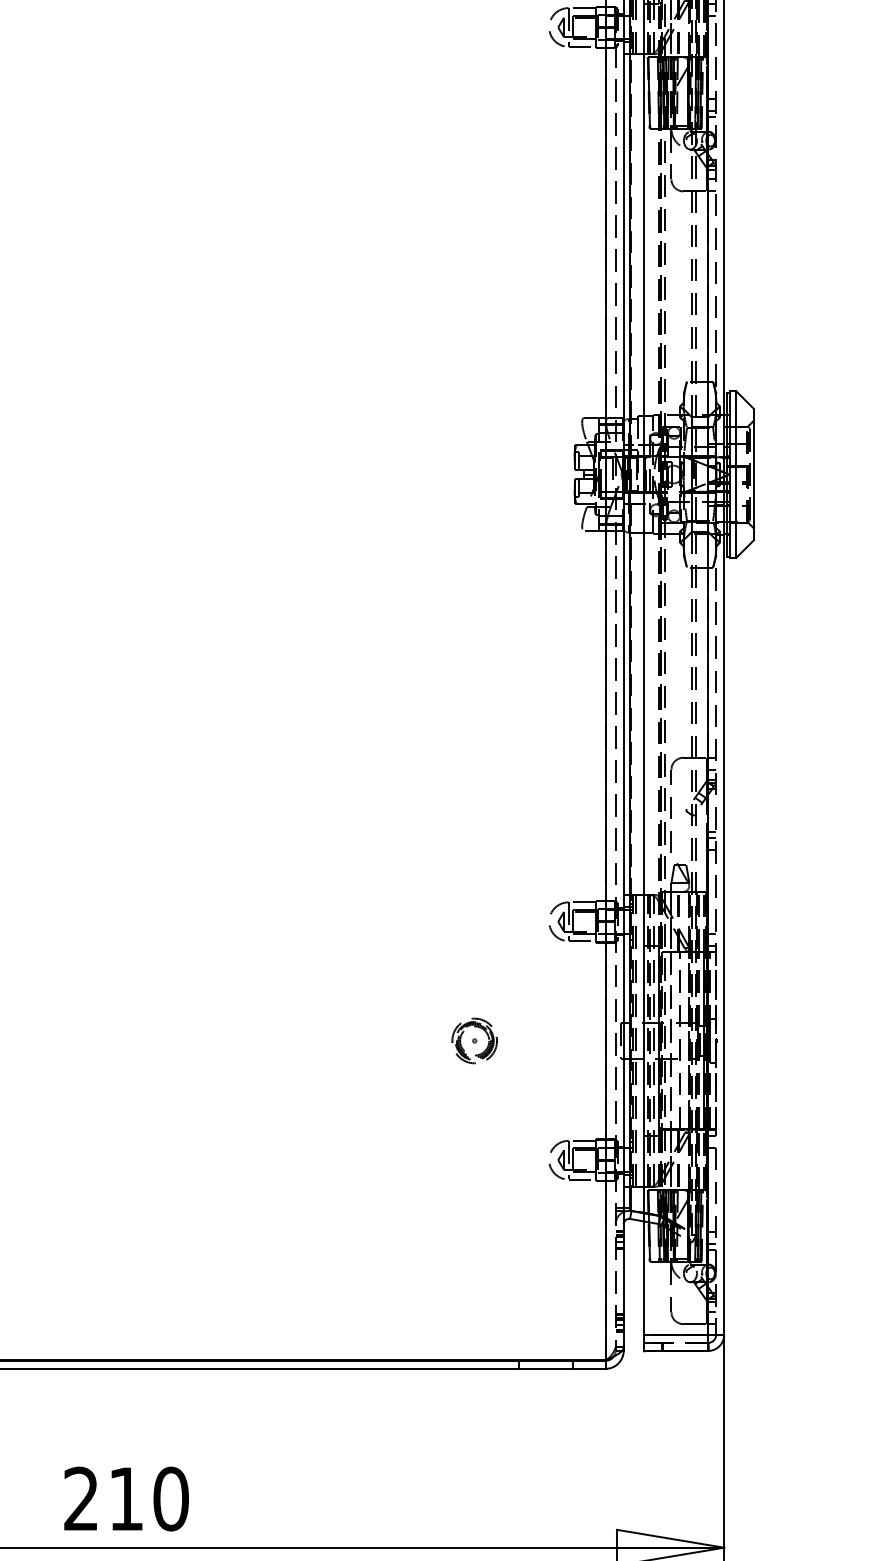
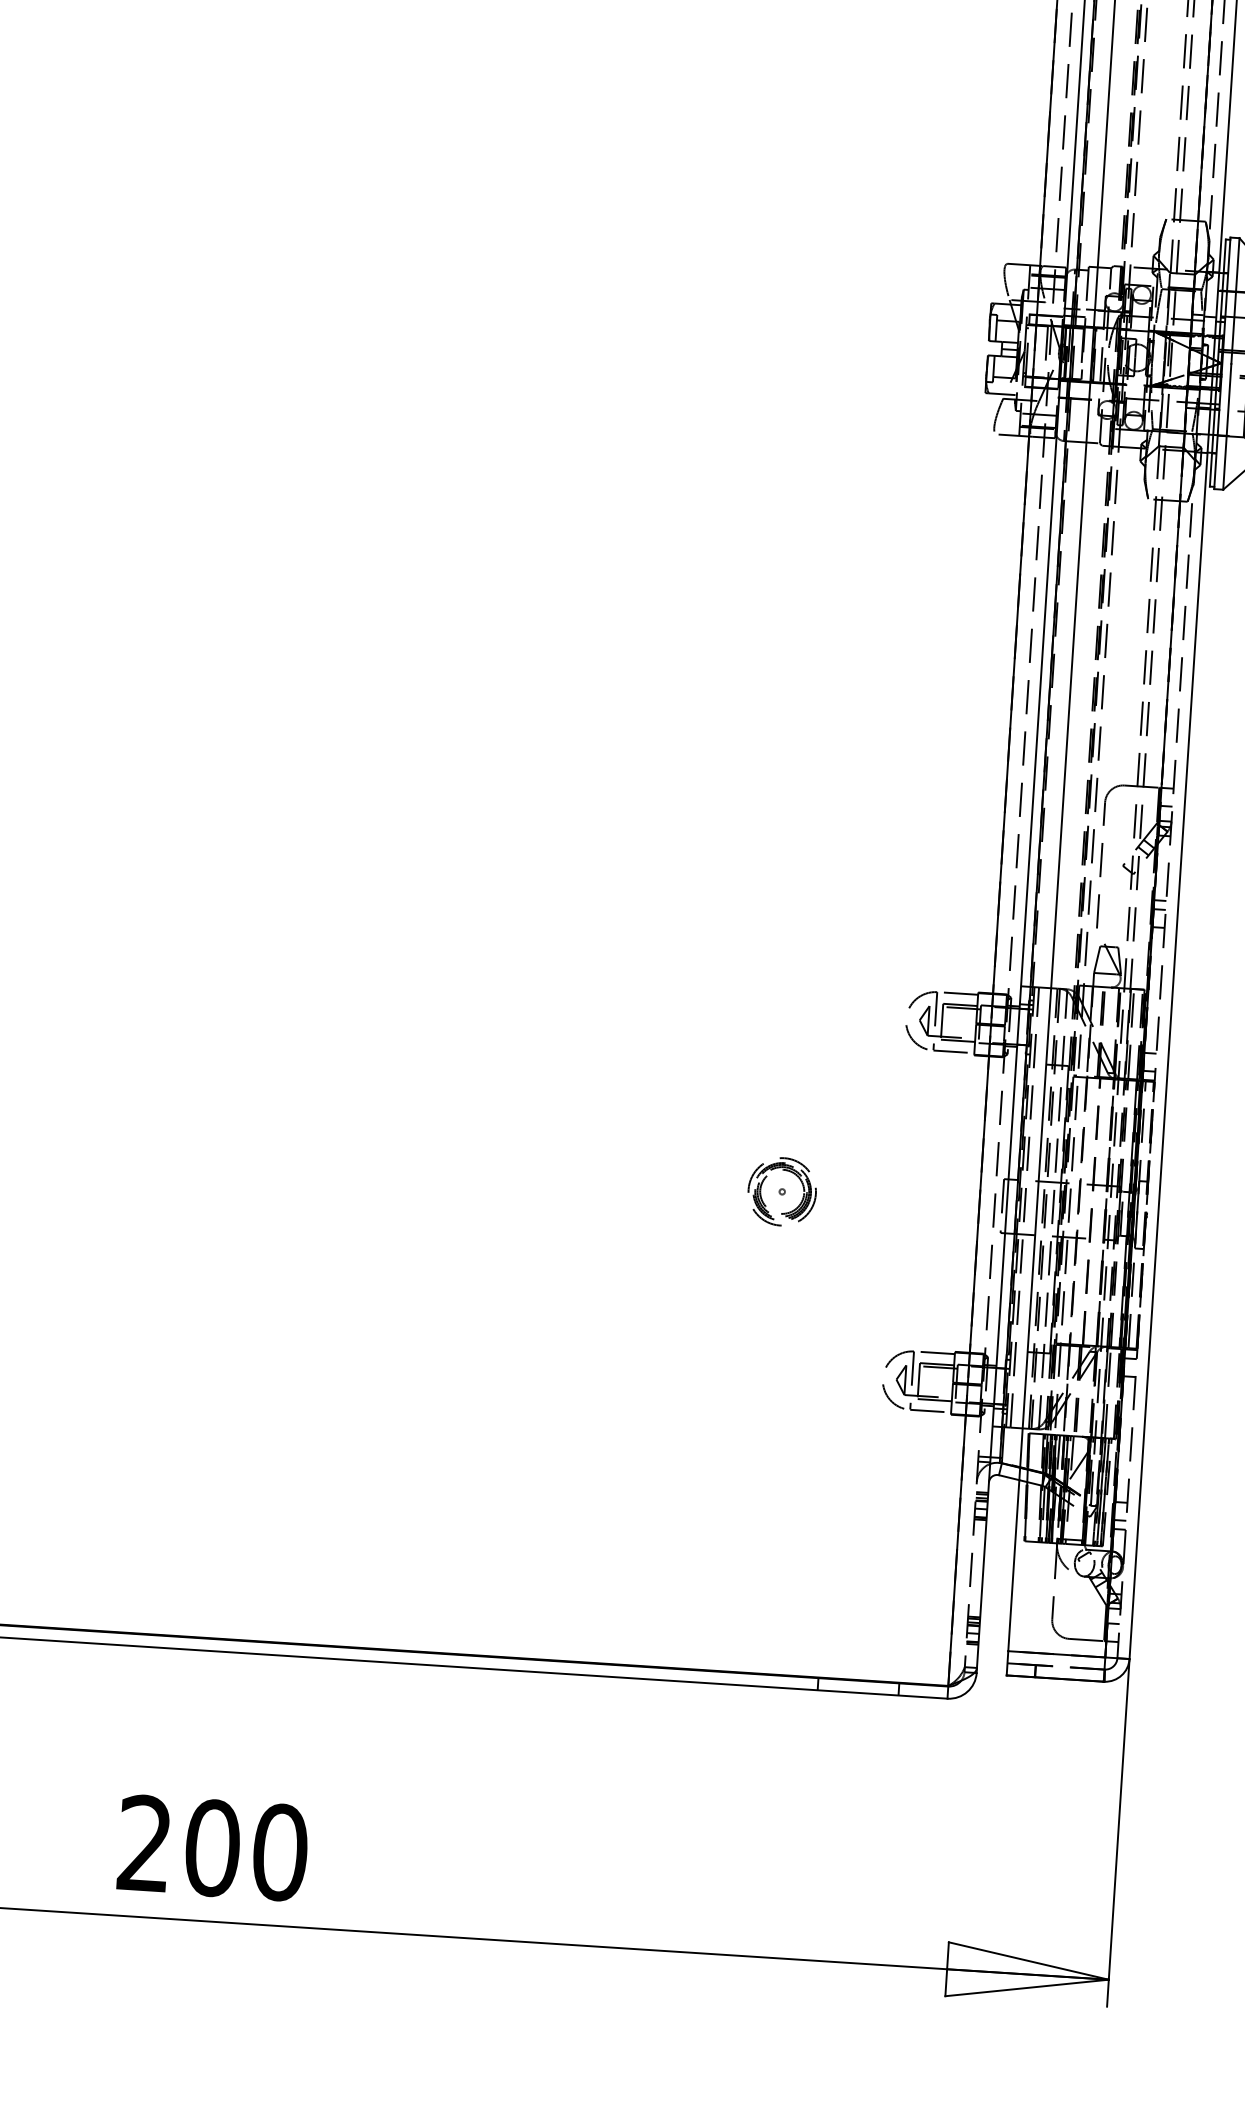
text: (126, 1498) -> (213, 1847), 210 -> 200

